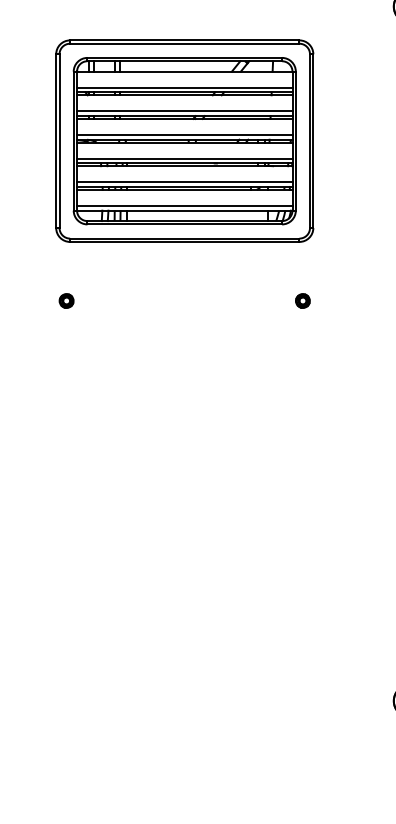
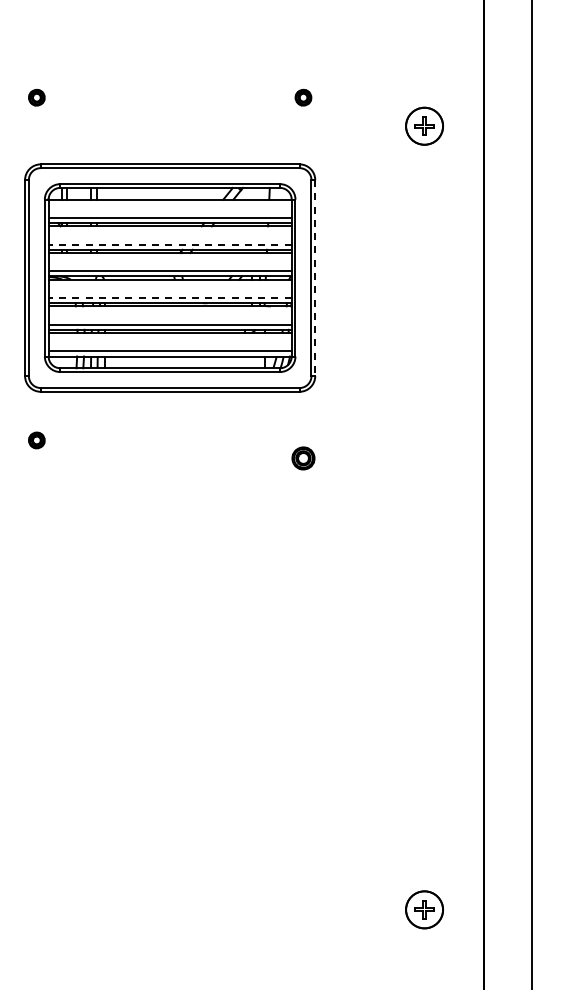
line: (185, 111) -> (170, 244), solid -> dashed
line: (313, 141) -> (315, 278), solid -> dashed
line: (185, 158) -> (170, 297), solid -> dashed
part: (66, 301) -> (36, 440), moved
part: (302, 301) -> (303, 458), size x1.4

